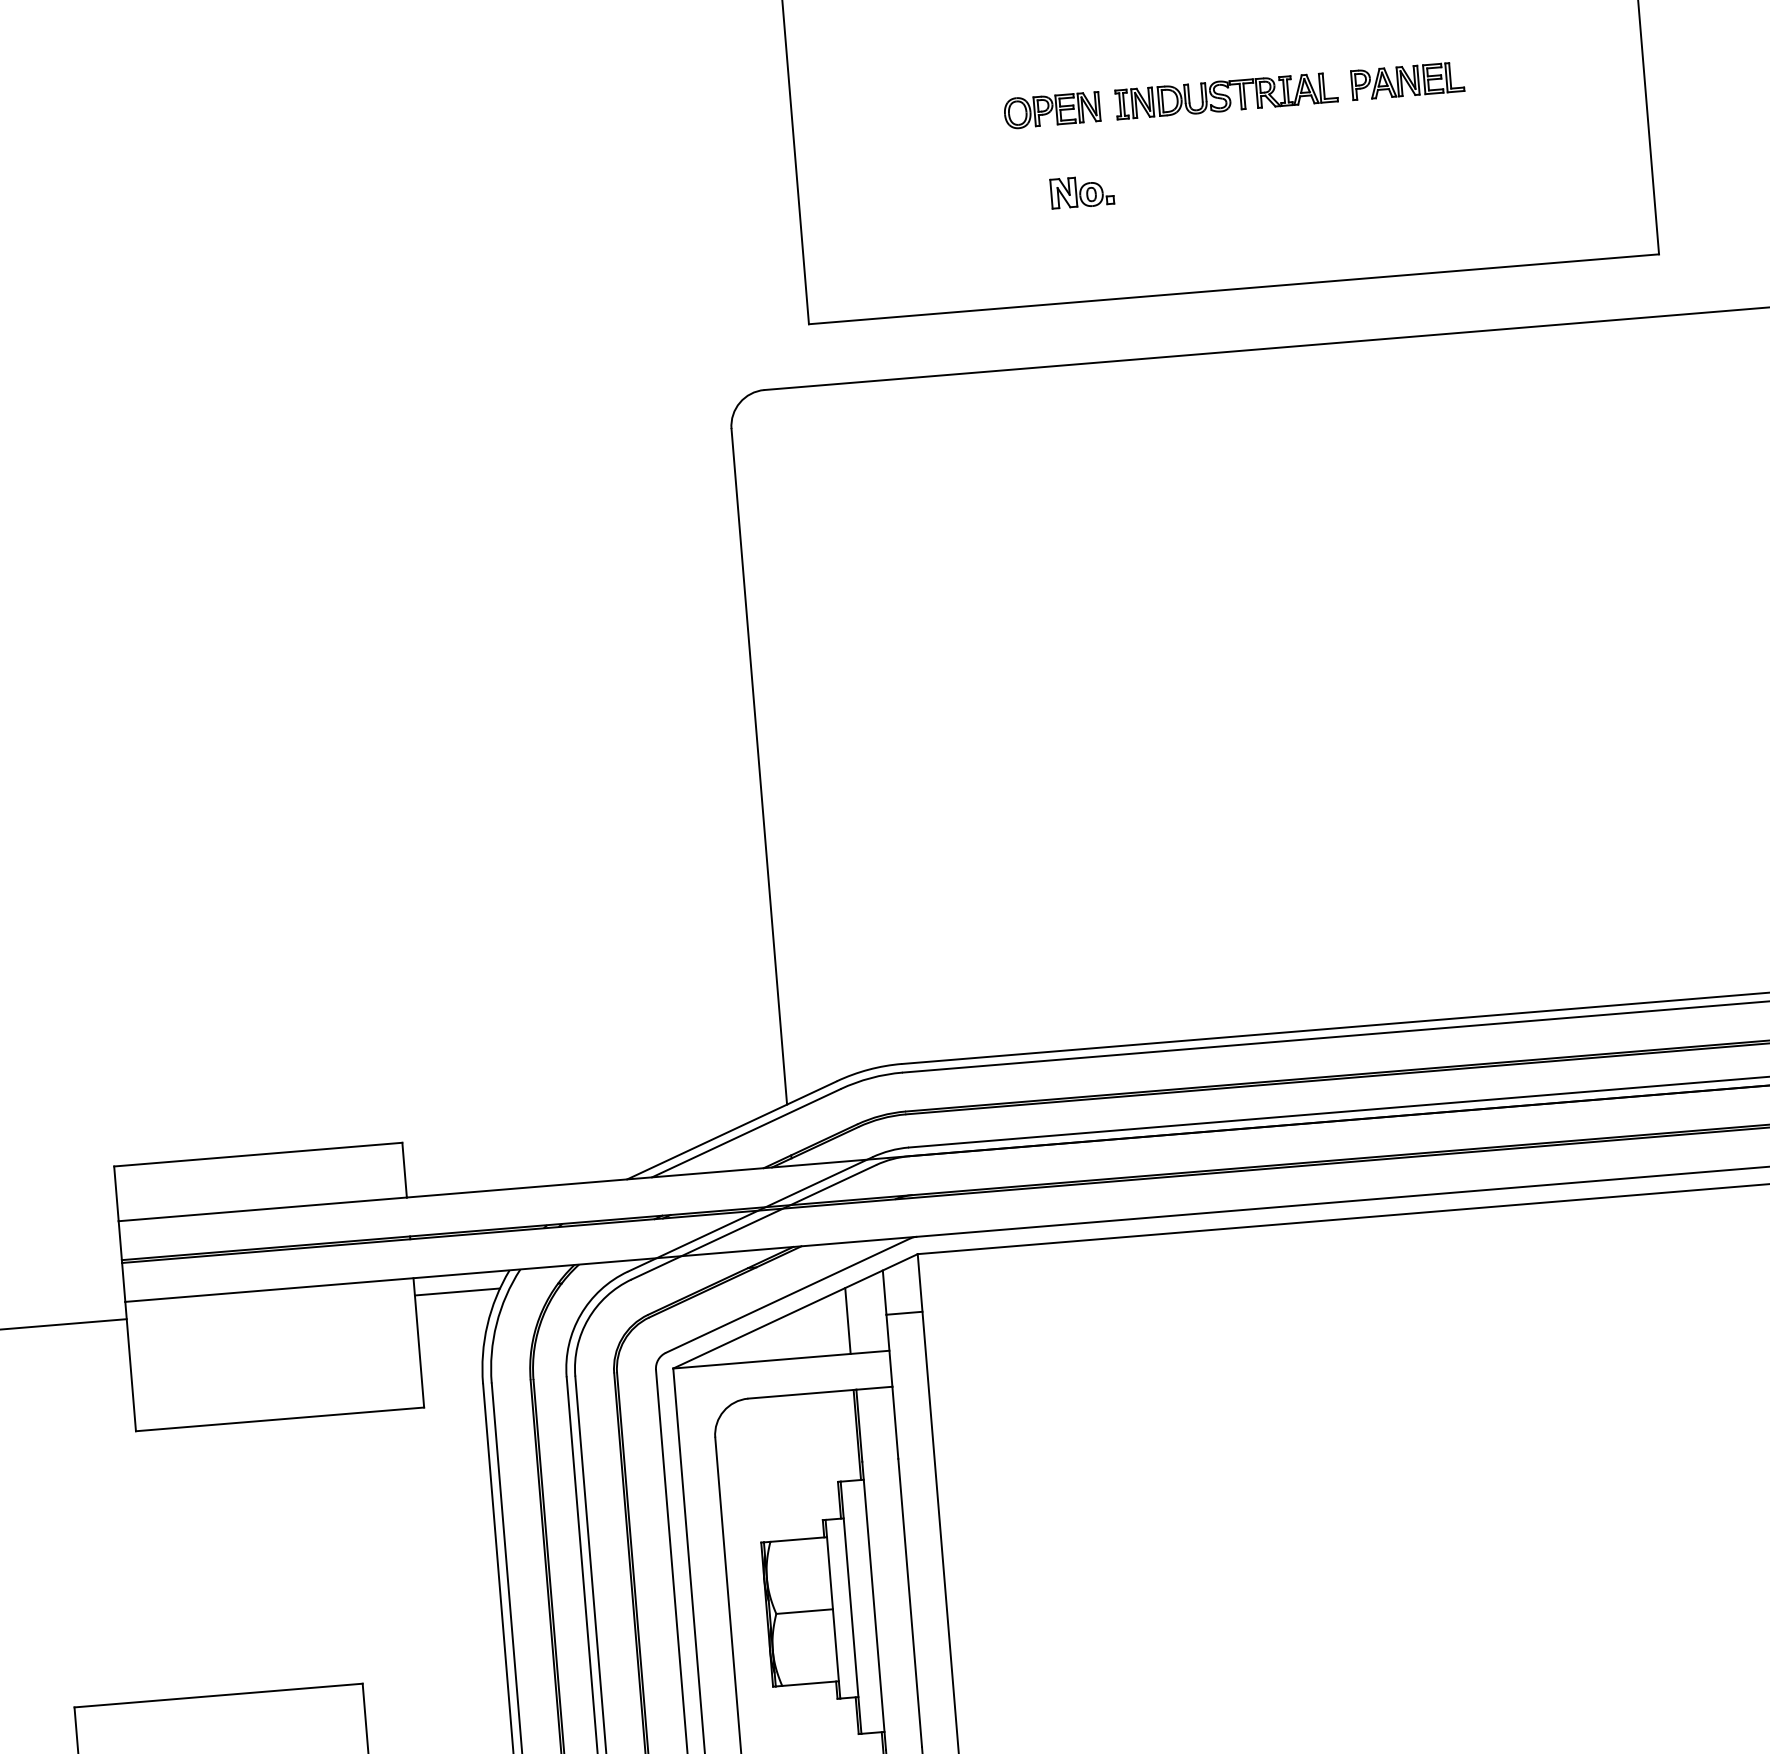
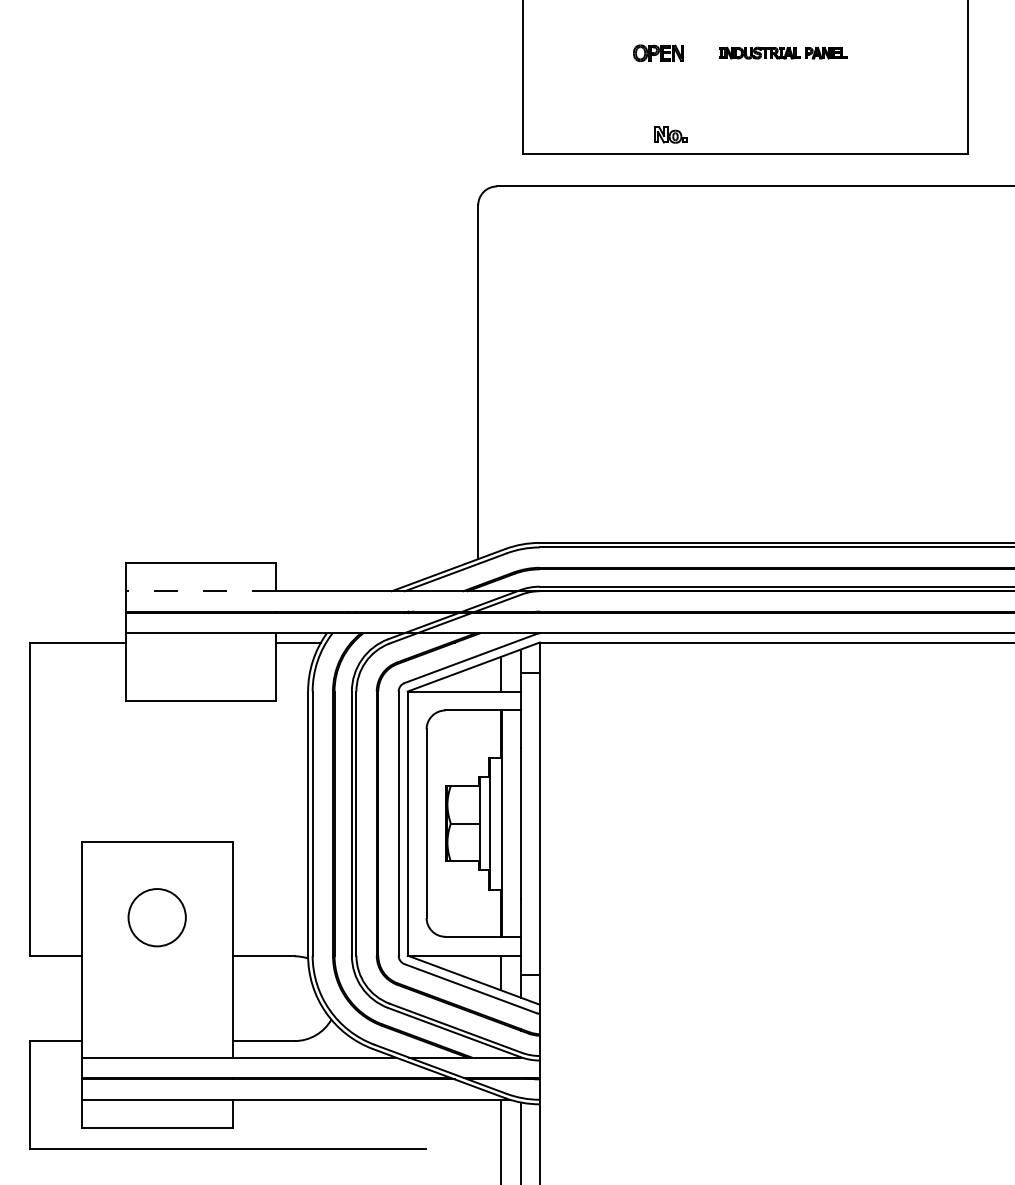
part: (1288, 89) -> (782, 52), size x0.7
part: (1081, 191) -> (670, 134), moved
line: (261, 1209) -> (200, 591), solid -> dashed

